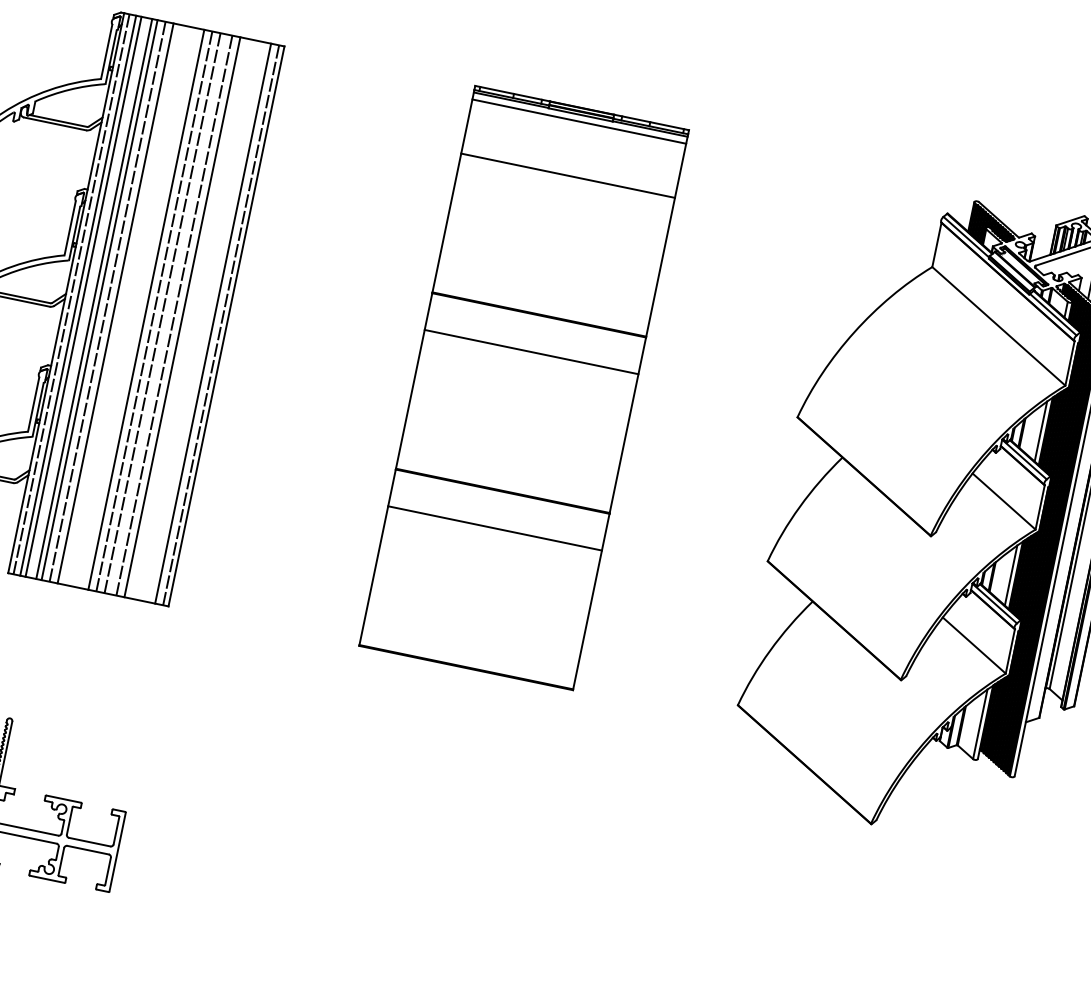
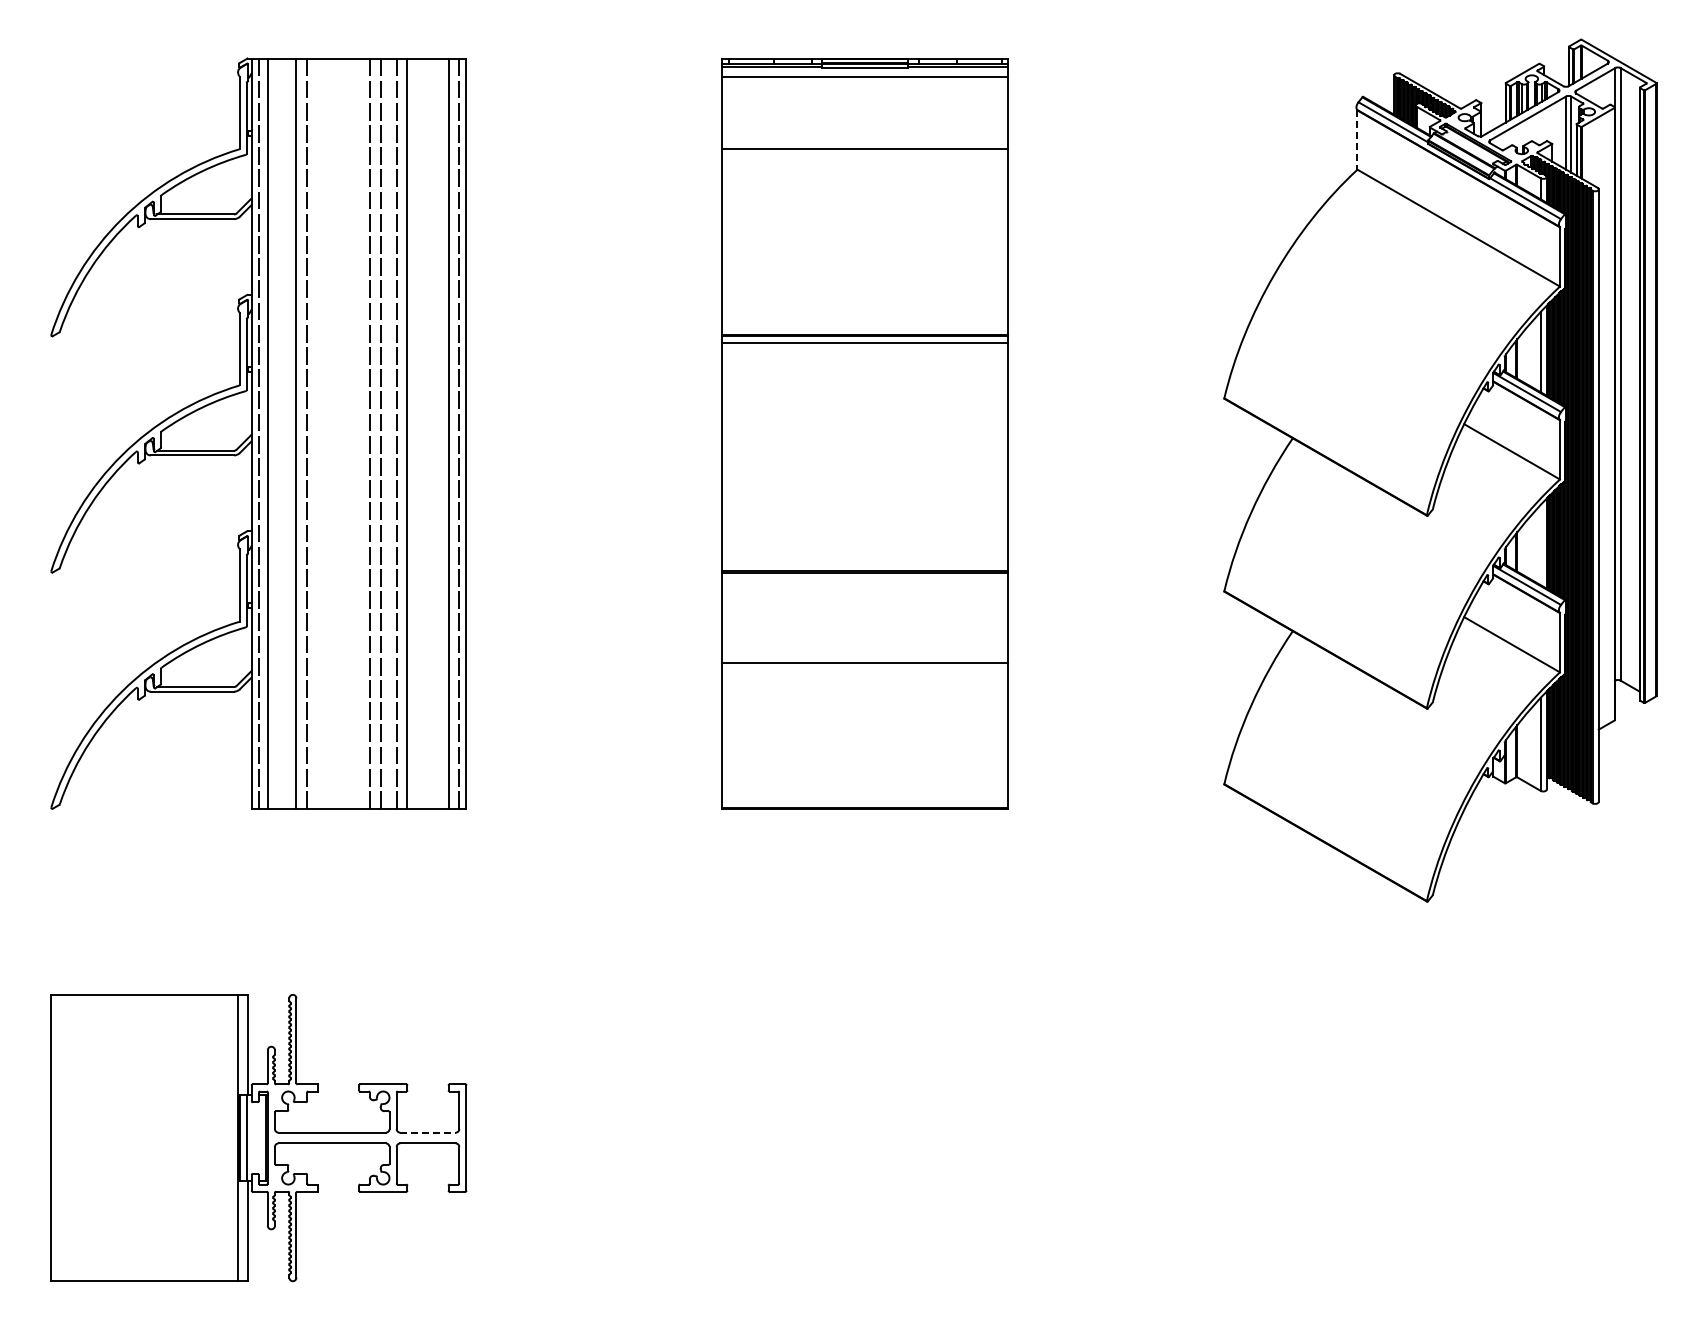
line: (936, 245) -> (1357, 140), solid -> dashed
line: (83, 296) -> (274, 433), removed
line: (94, 298) -> (289, 433), removed
line: (115, 303) -> (317, 433), removed
line: (146, 309) -> (359, 433), removed
line: (531, 352) -> (865, 343), moved
line: (495, 528) -> (865, 662), moved
line: (1010, 575) -> (1540, 544), removed
line: (90, 842) -> (428, 1132), solid -> dashed

